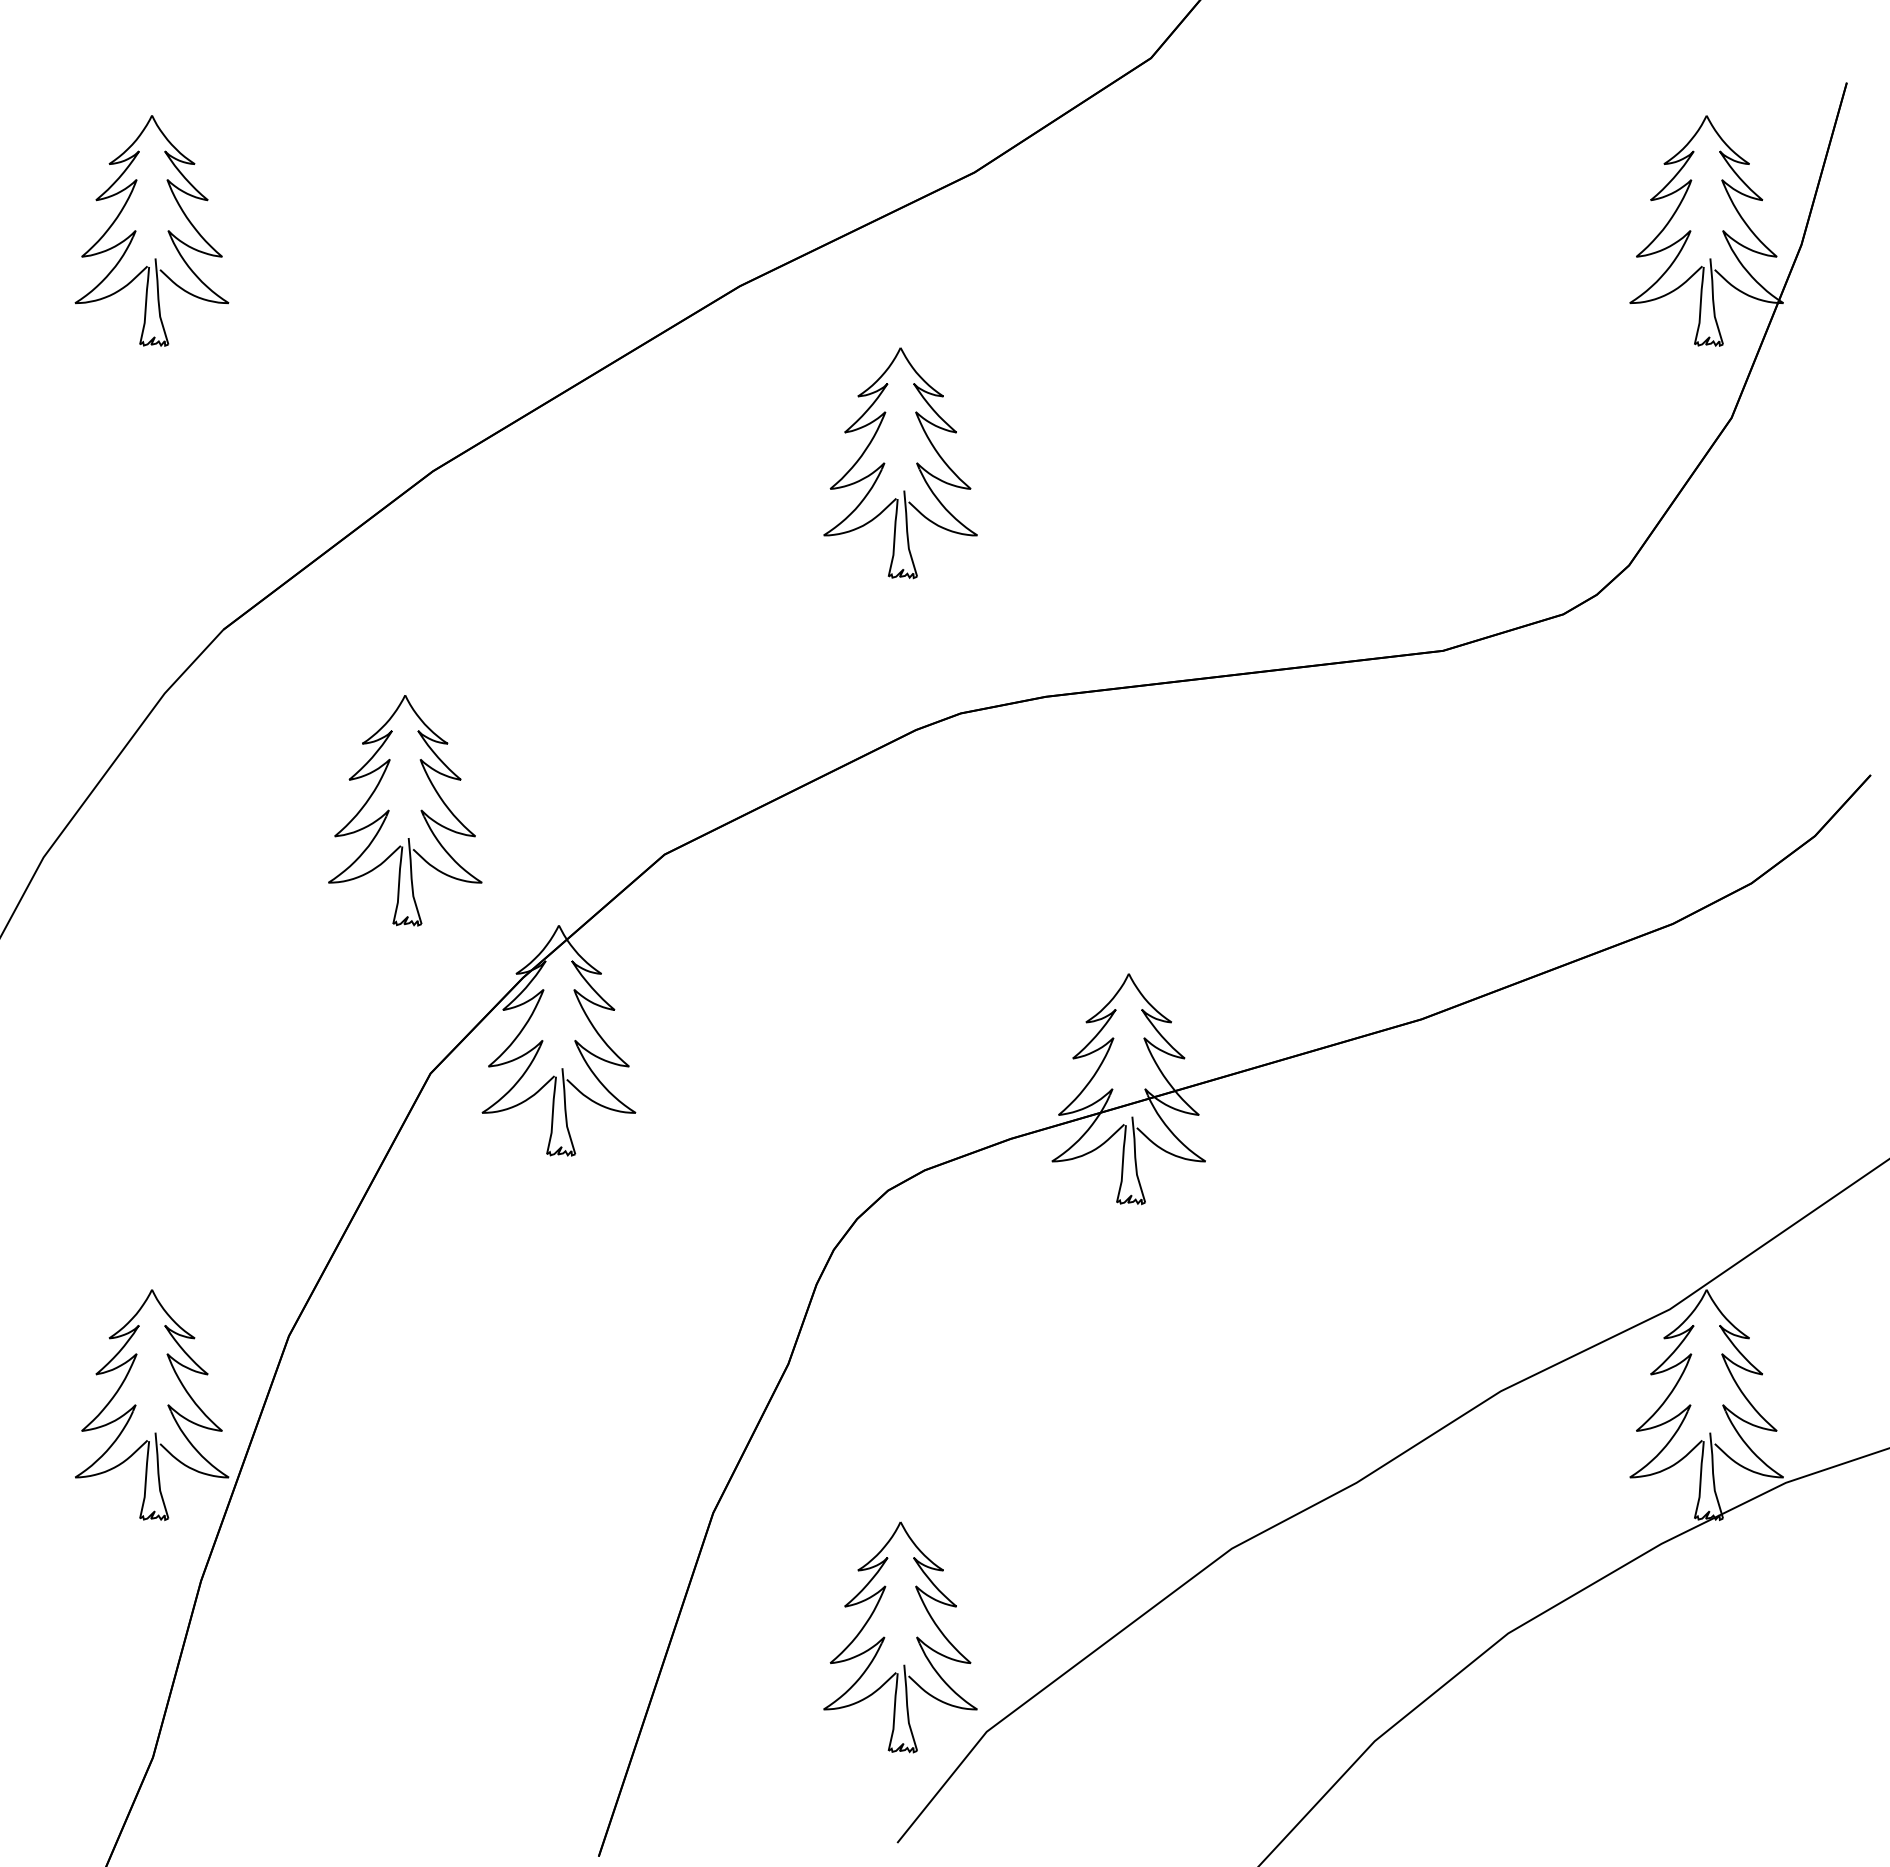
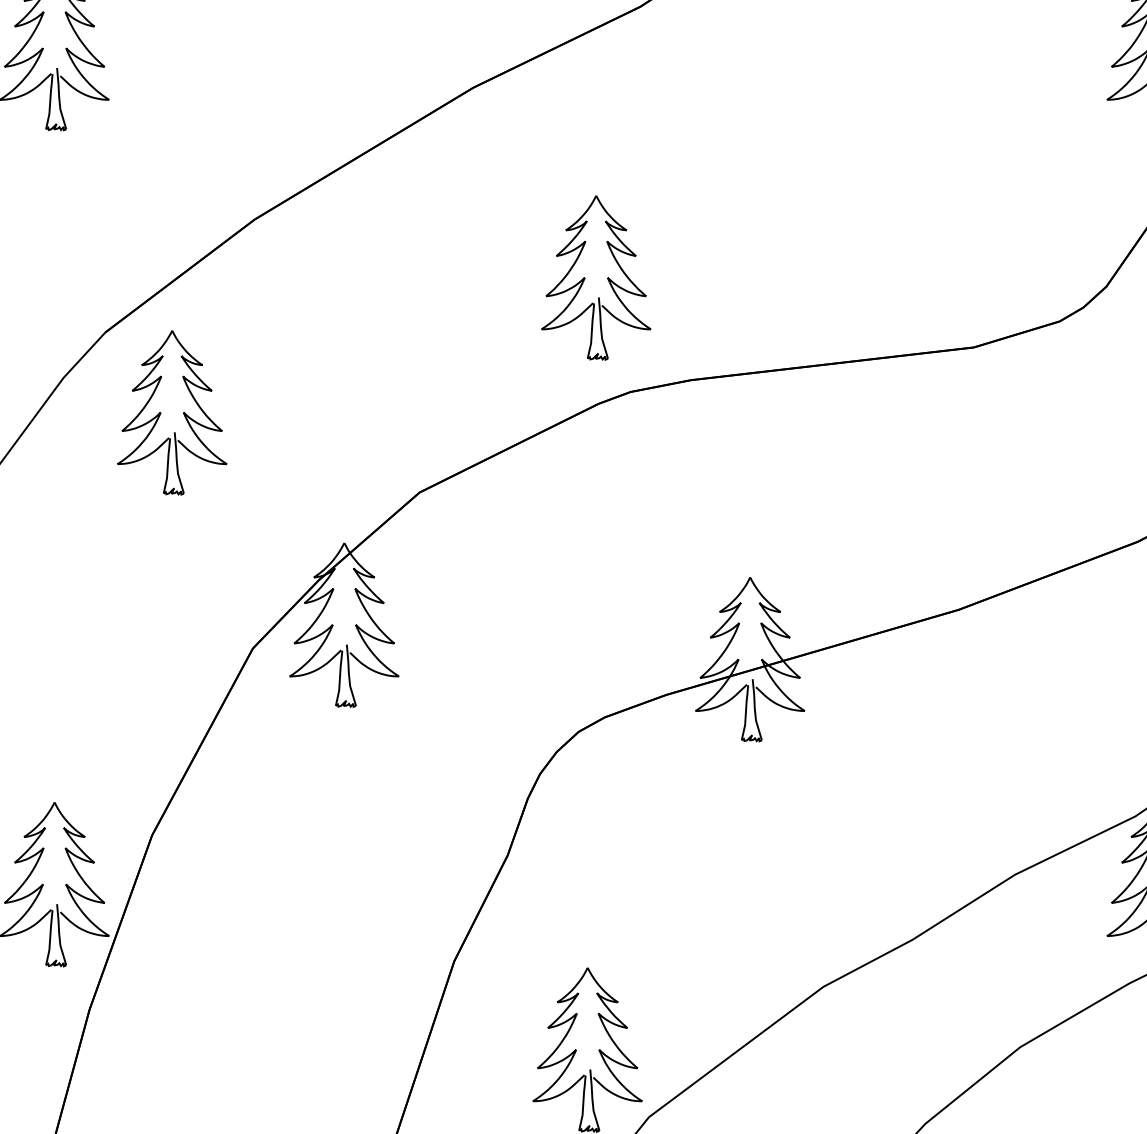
part: (885, 463) -> (585, 278), moved
part: (420, 810) -> (183, 412), moved

